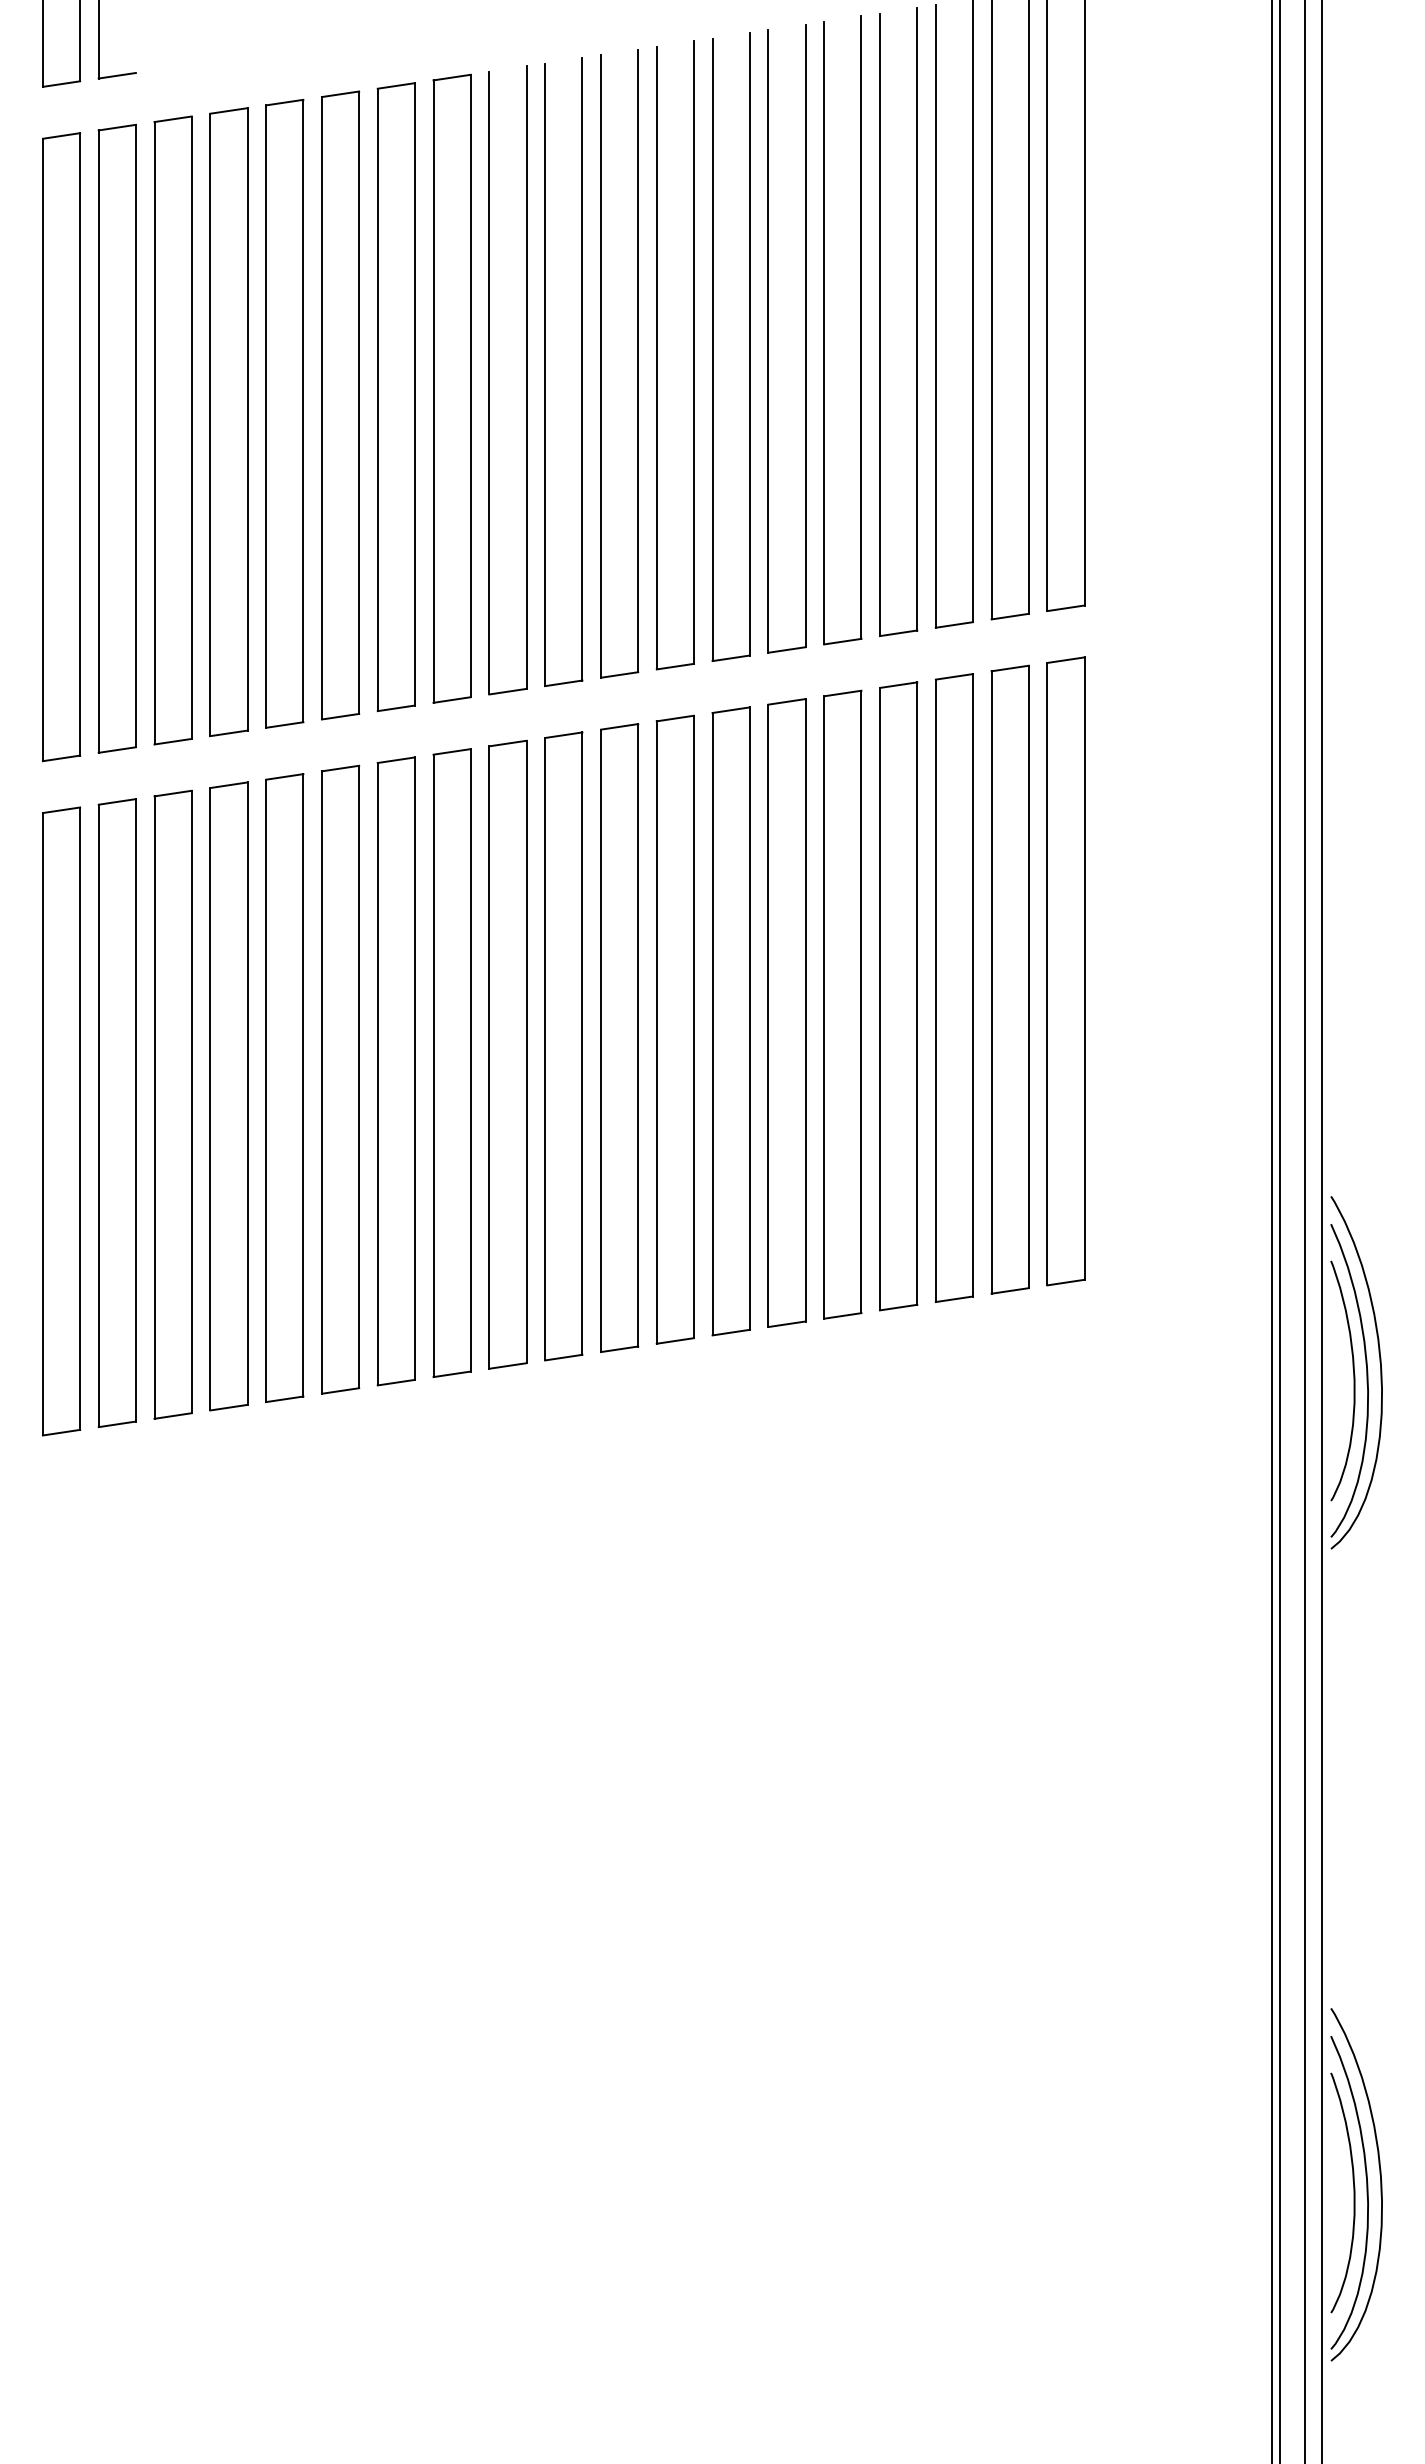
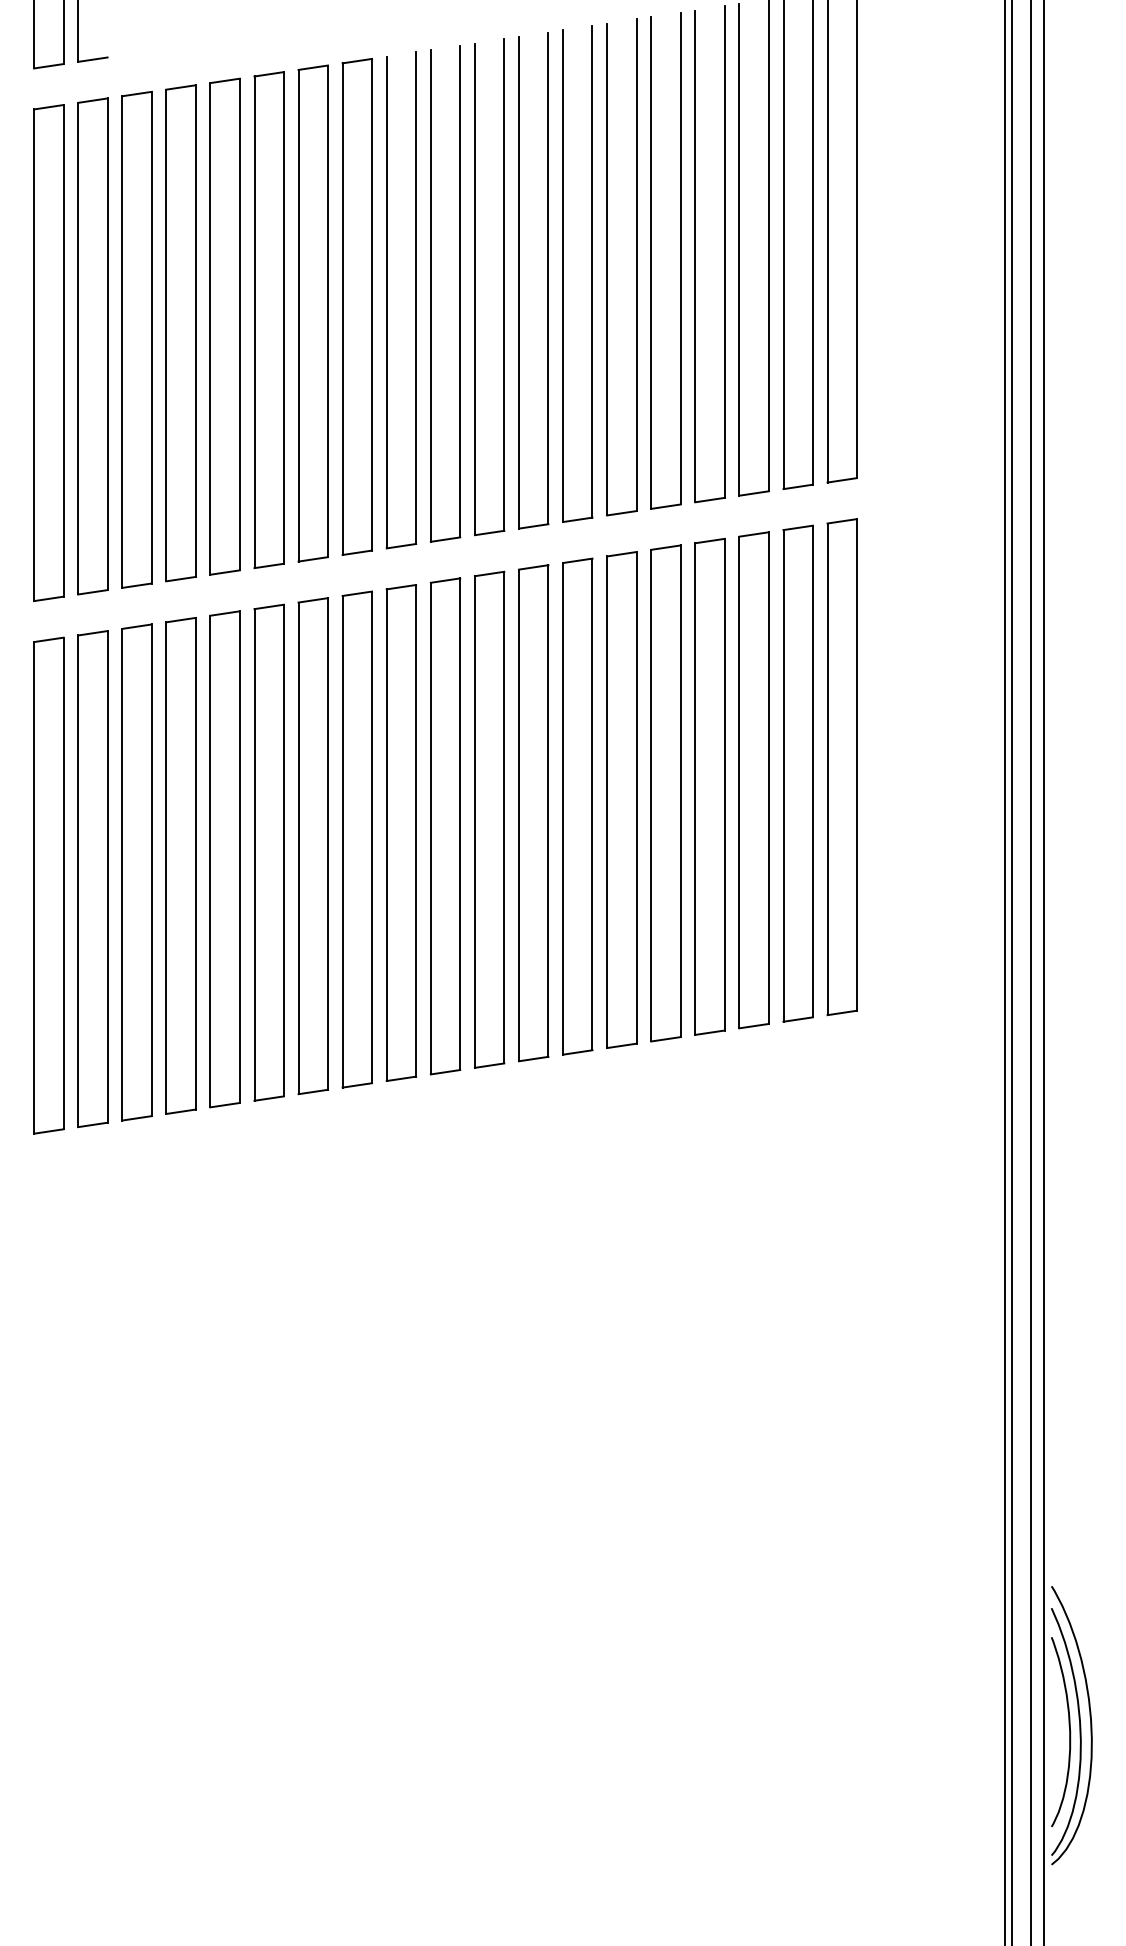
part: (1356, 1372) -> (1071, 1083), removed

